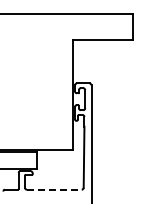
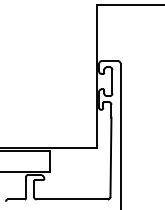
line: (54, 189) -> (72, 199), dashed -> solid

